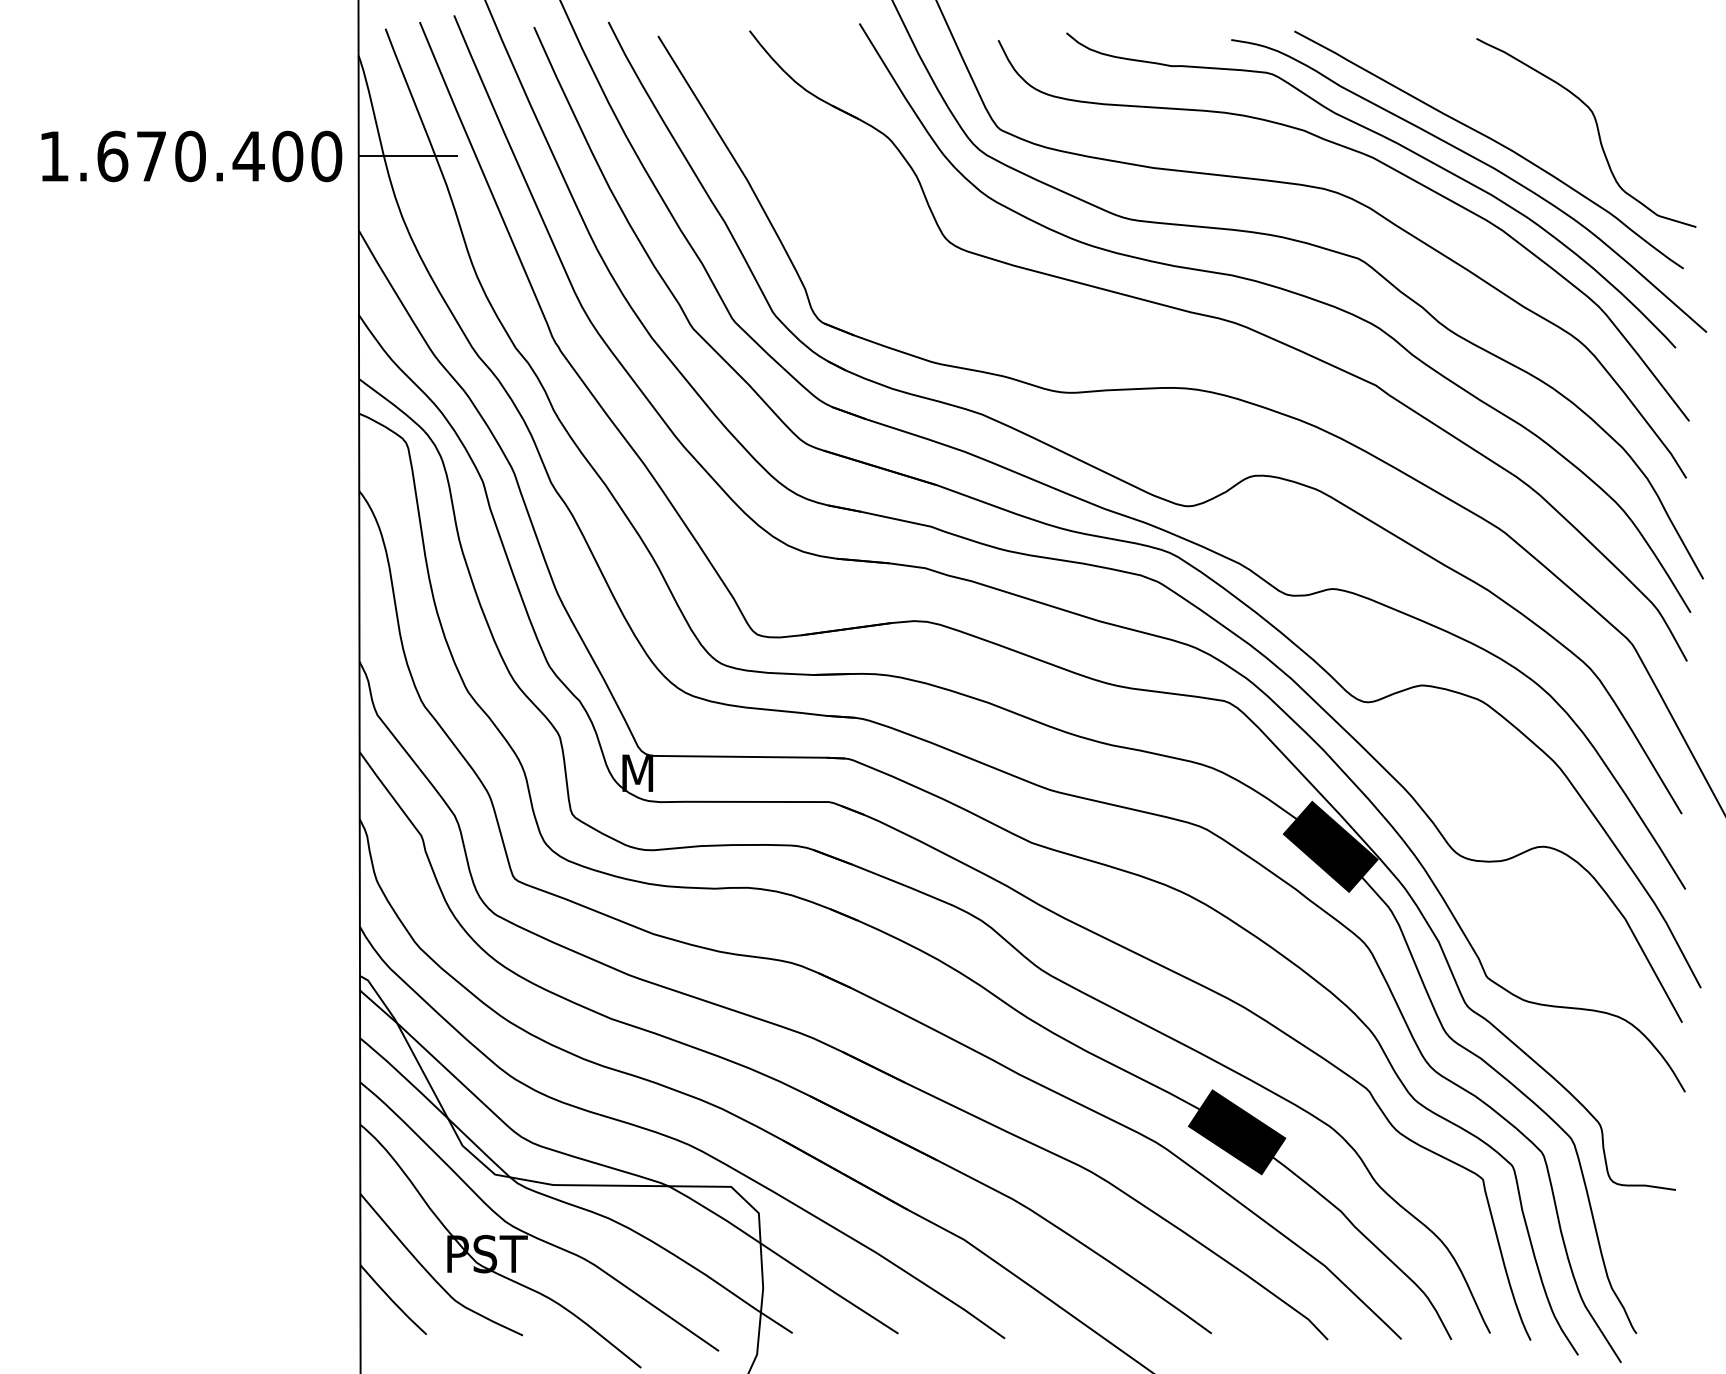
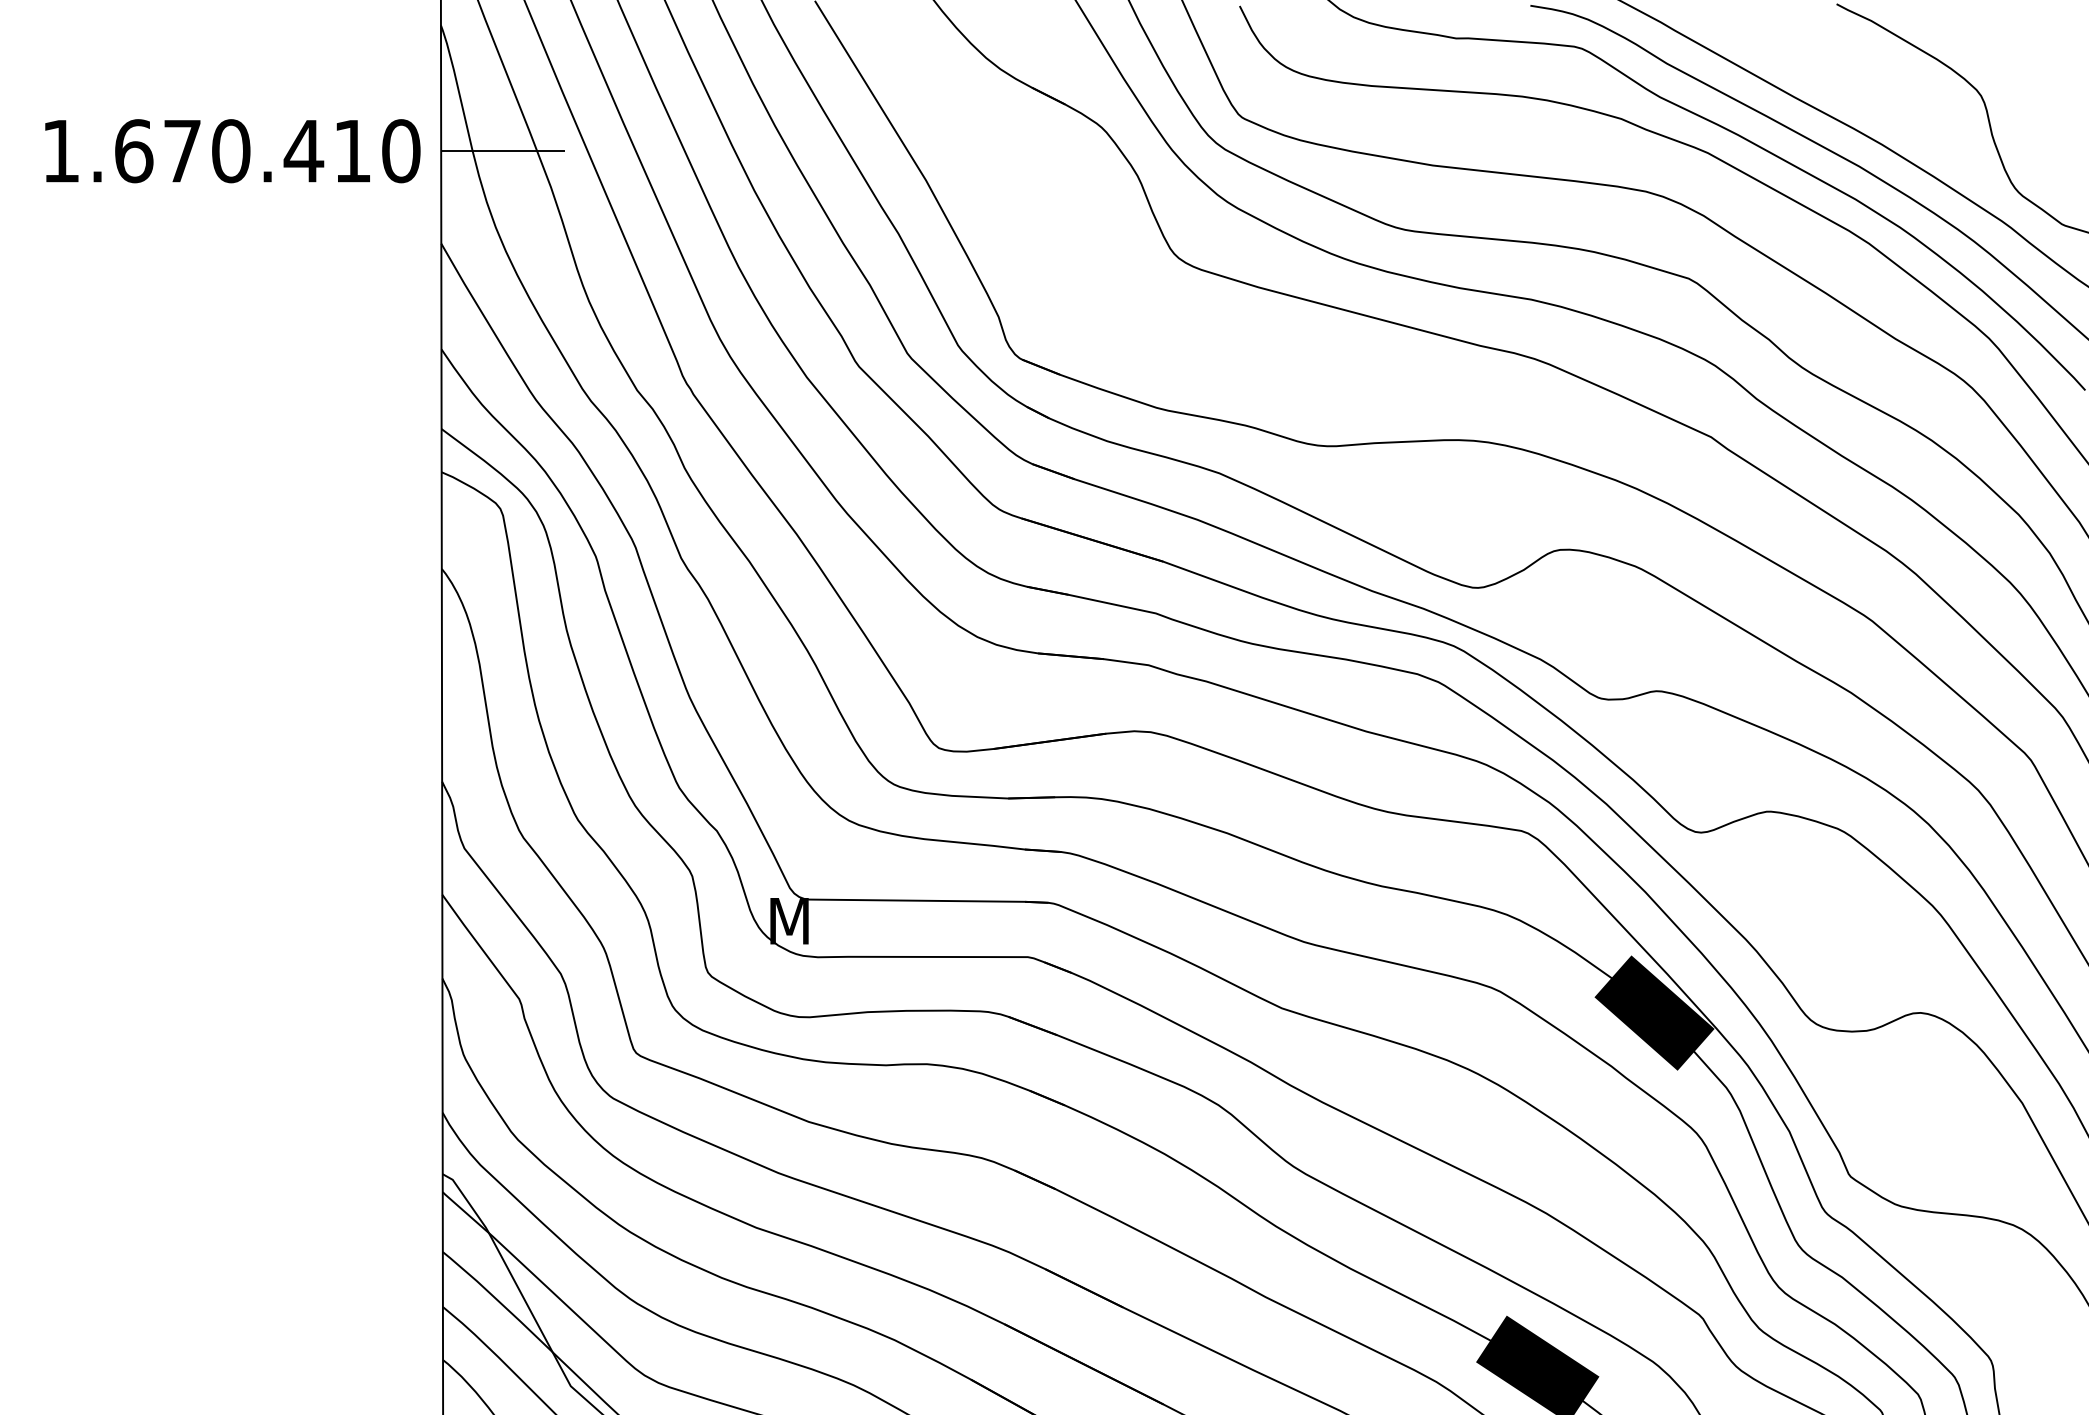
text: (287, 156) -> (352, 151), 1.670.400 -> 1.670.410

